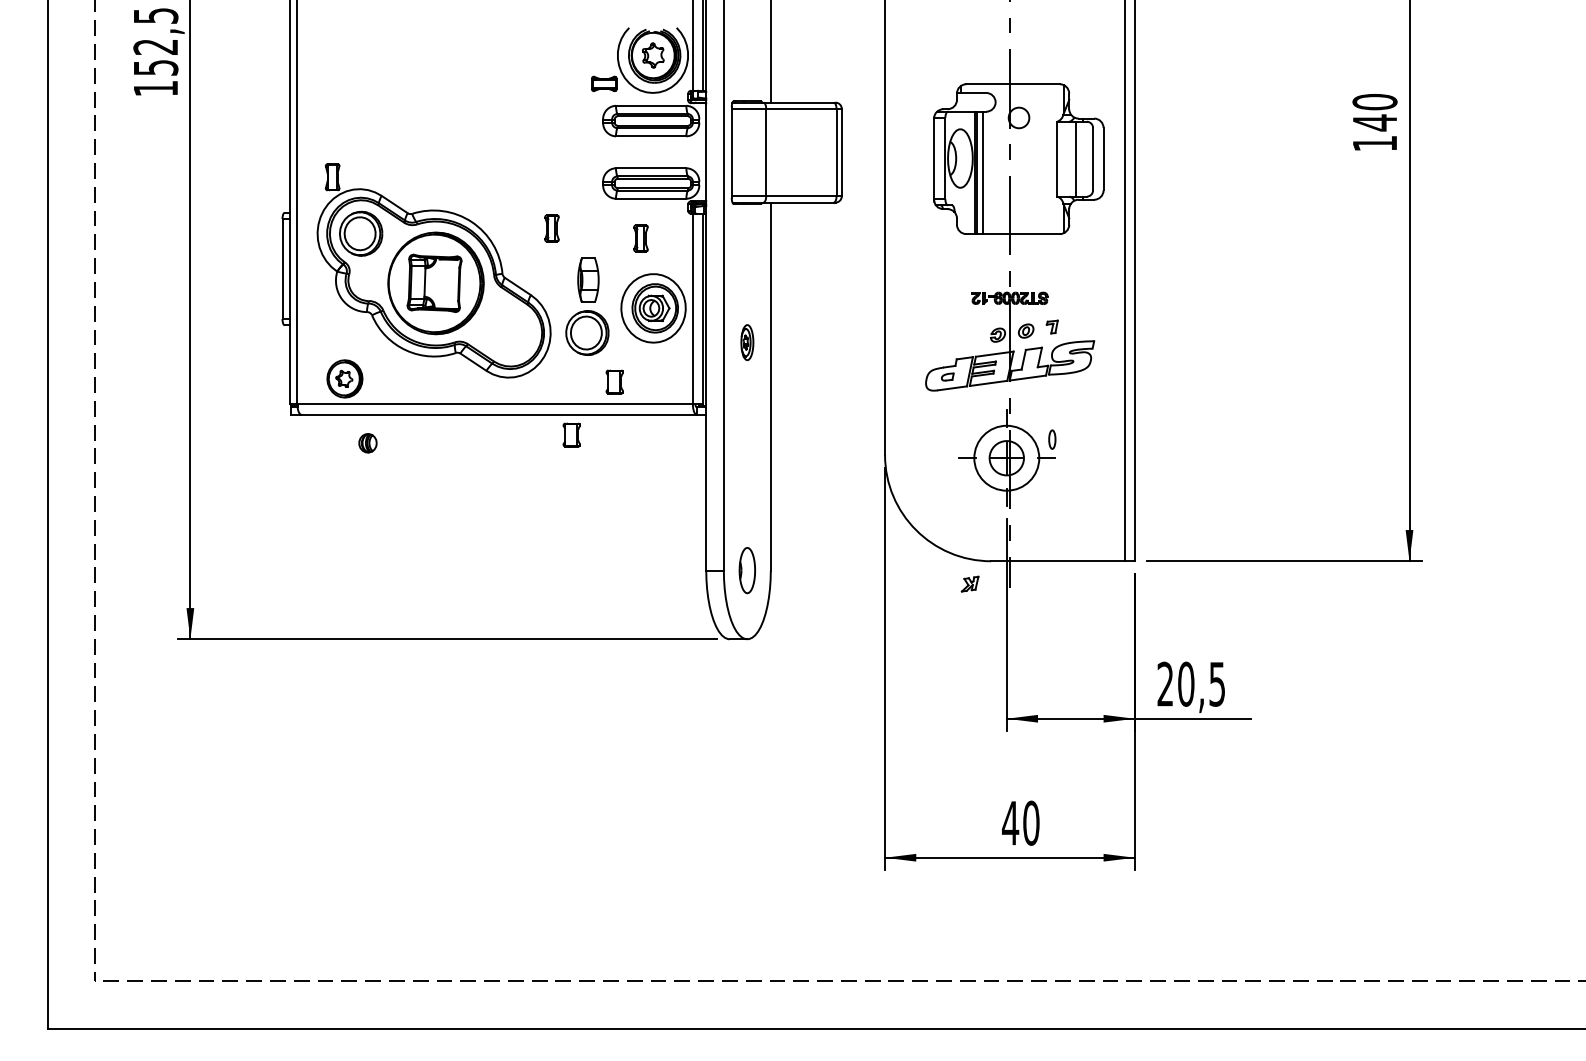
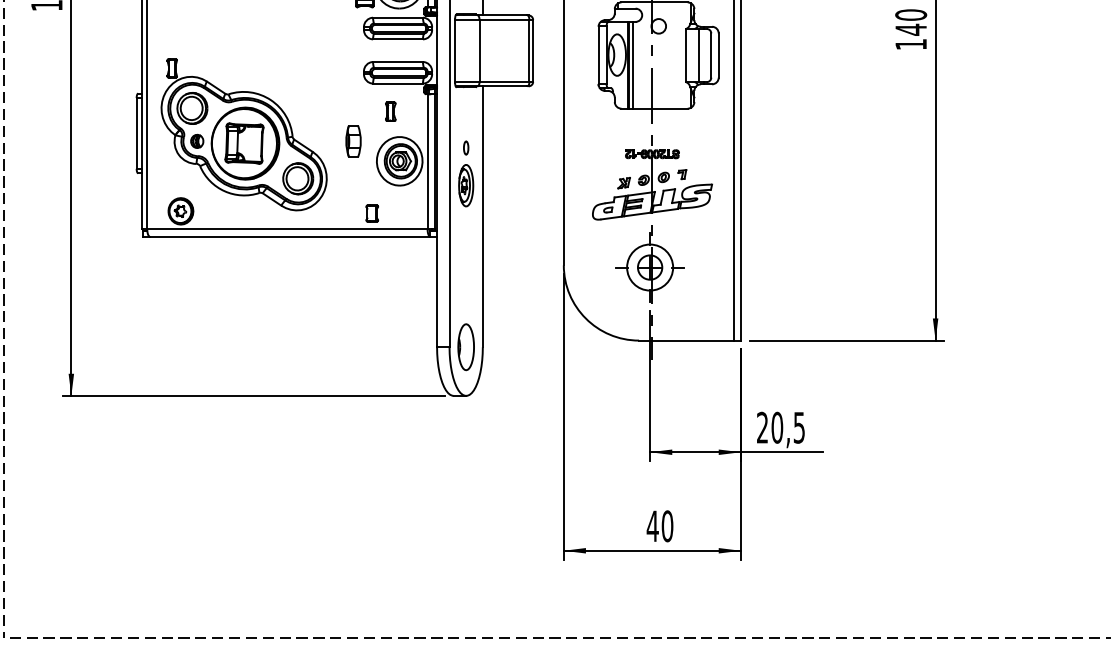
part: (551, 228) -> (327, 104), removed
part: (587, 332) -> (298, 178), moved
part: (747, 342) -> (466, 185), size x1.67
part: (571, 434) -> (341, 250), removed
part: (1052, 439) -> (466, 147), moved
part: (367, 443) -> (196, 141), moved
part: (747, 570) -> (466, 347), size x1.43
part: (969, 583) -> (623, 182), moved

